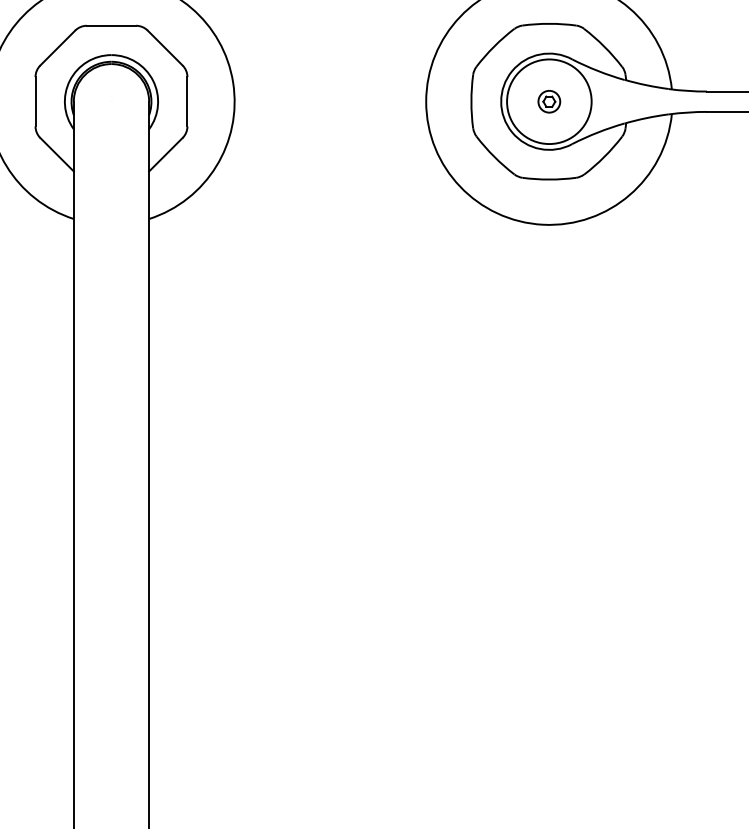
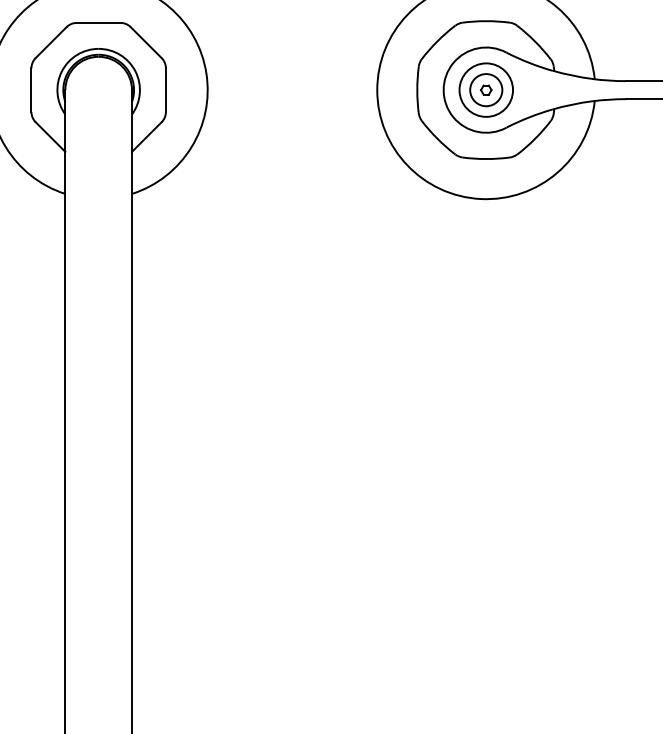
circle: (549, 101) -> (486, 89), size x0.71
circle: (549, 101) -> (486, 89), size x1.67

